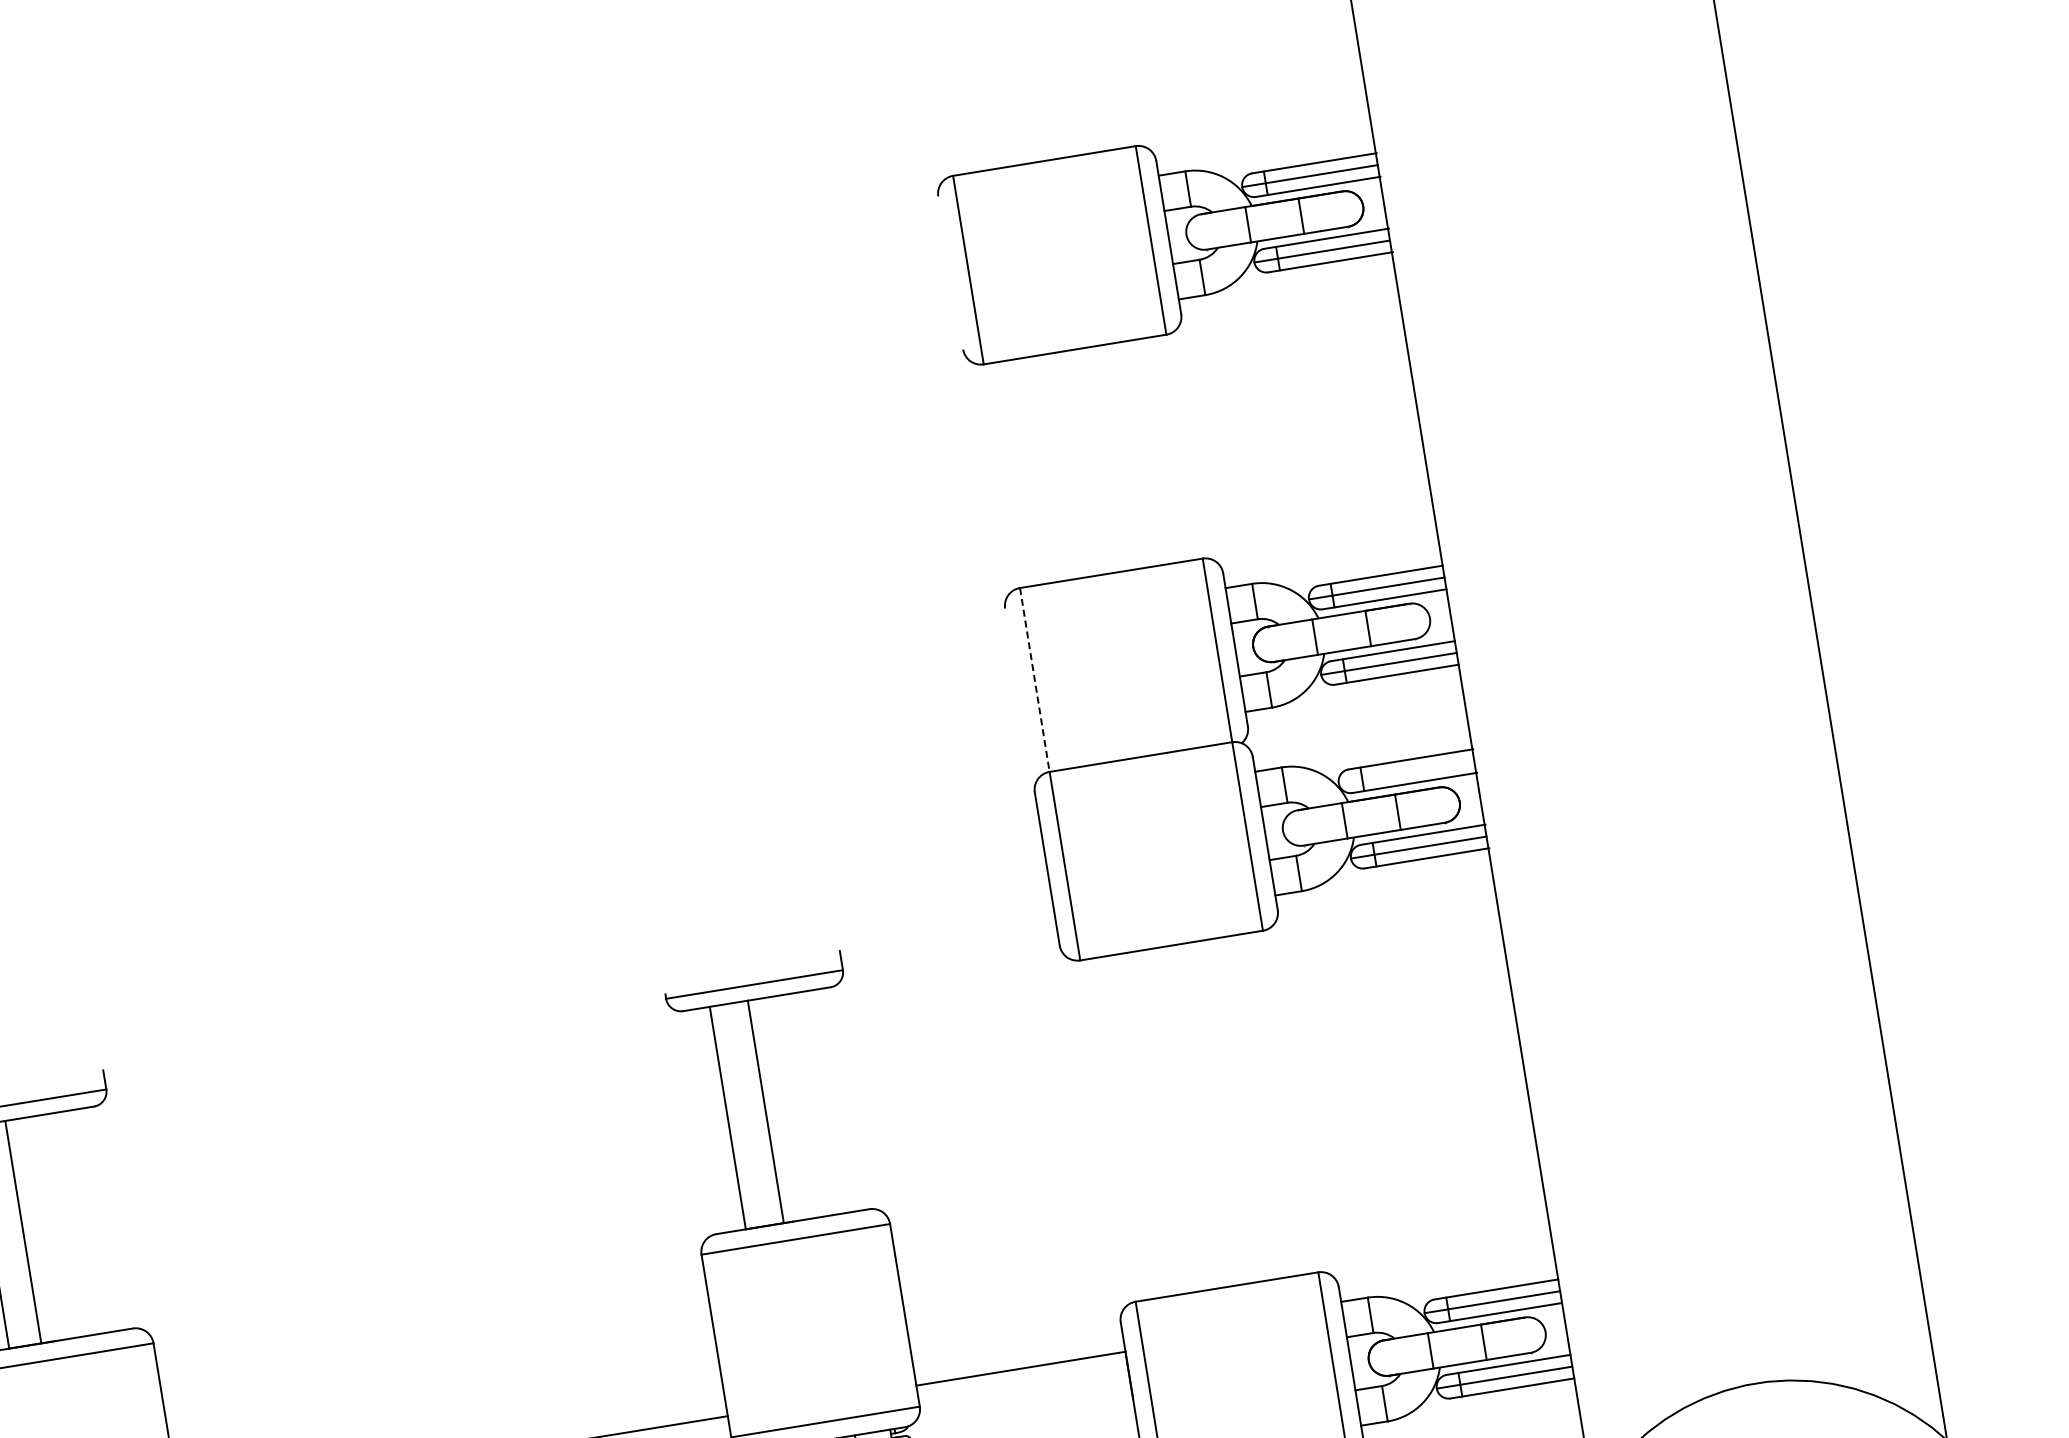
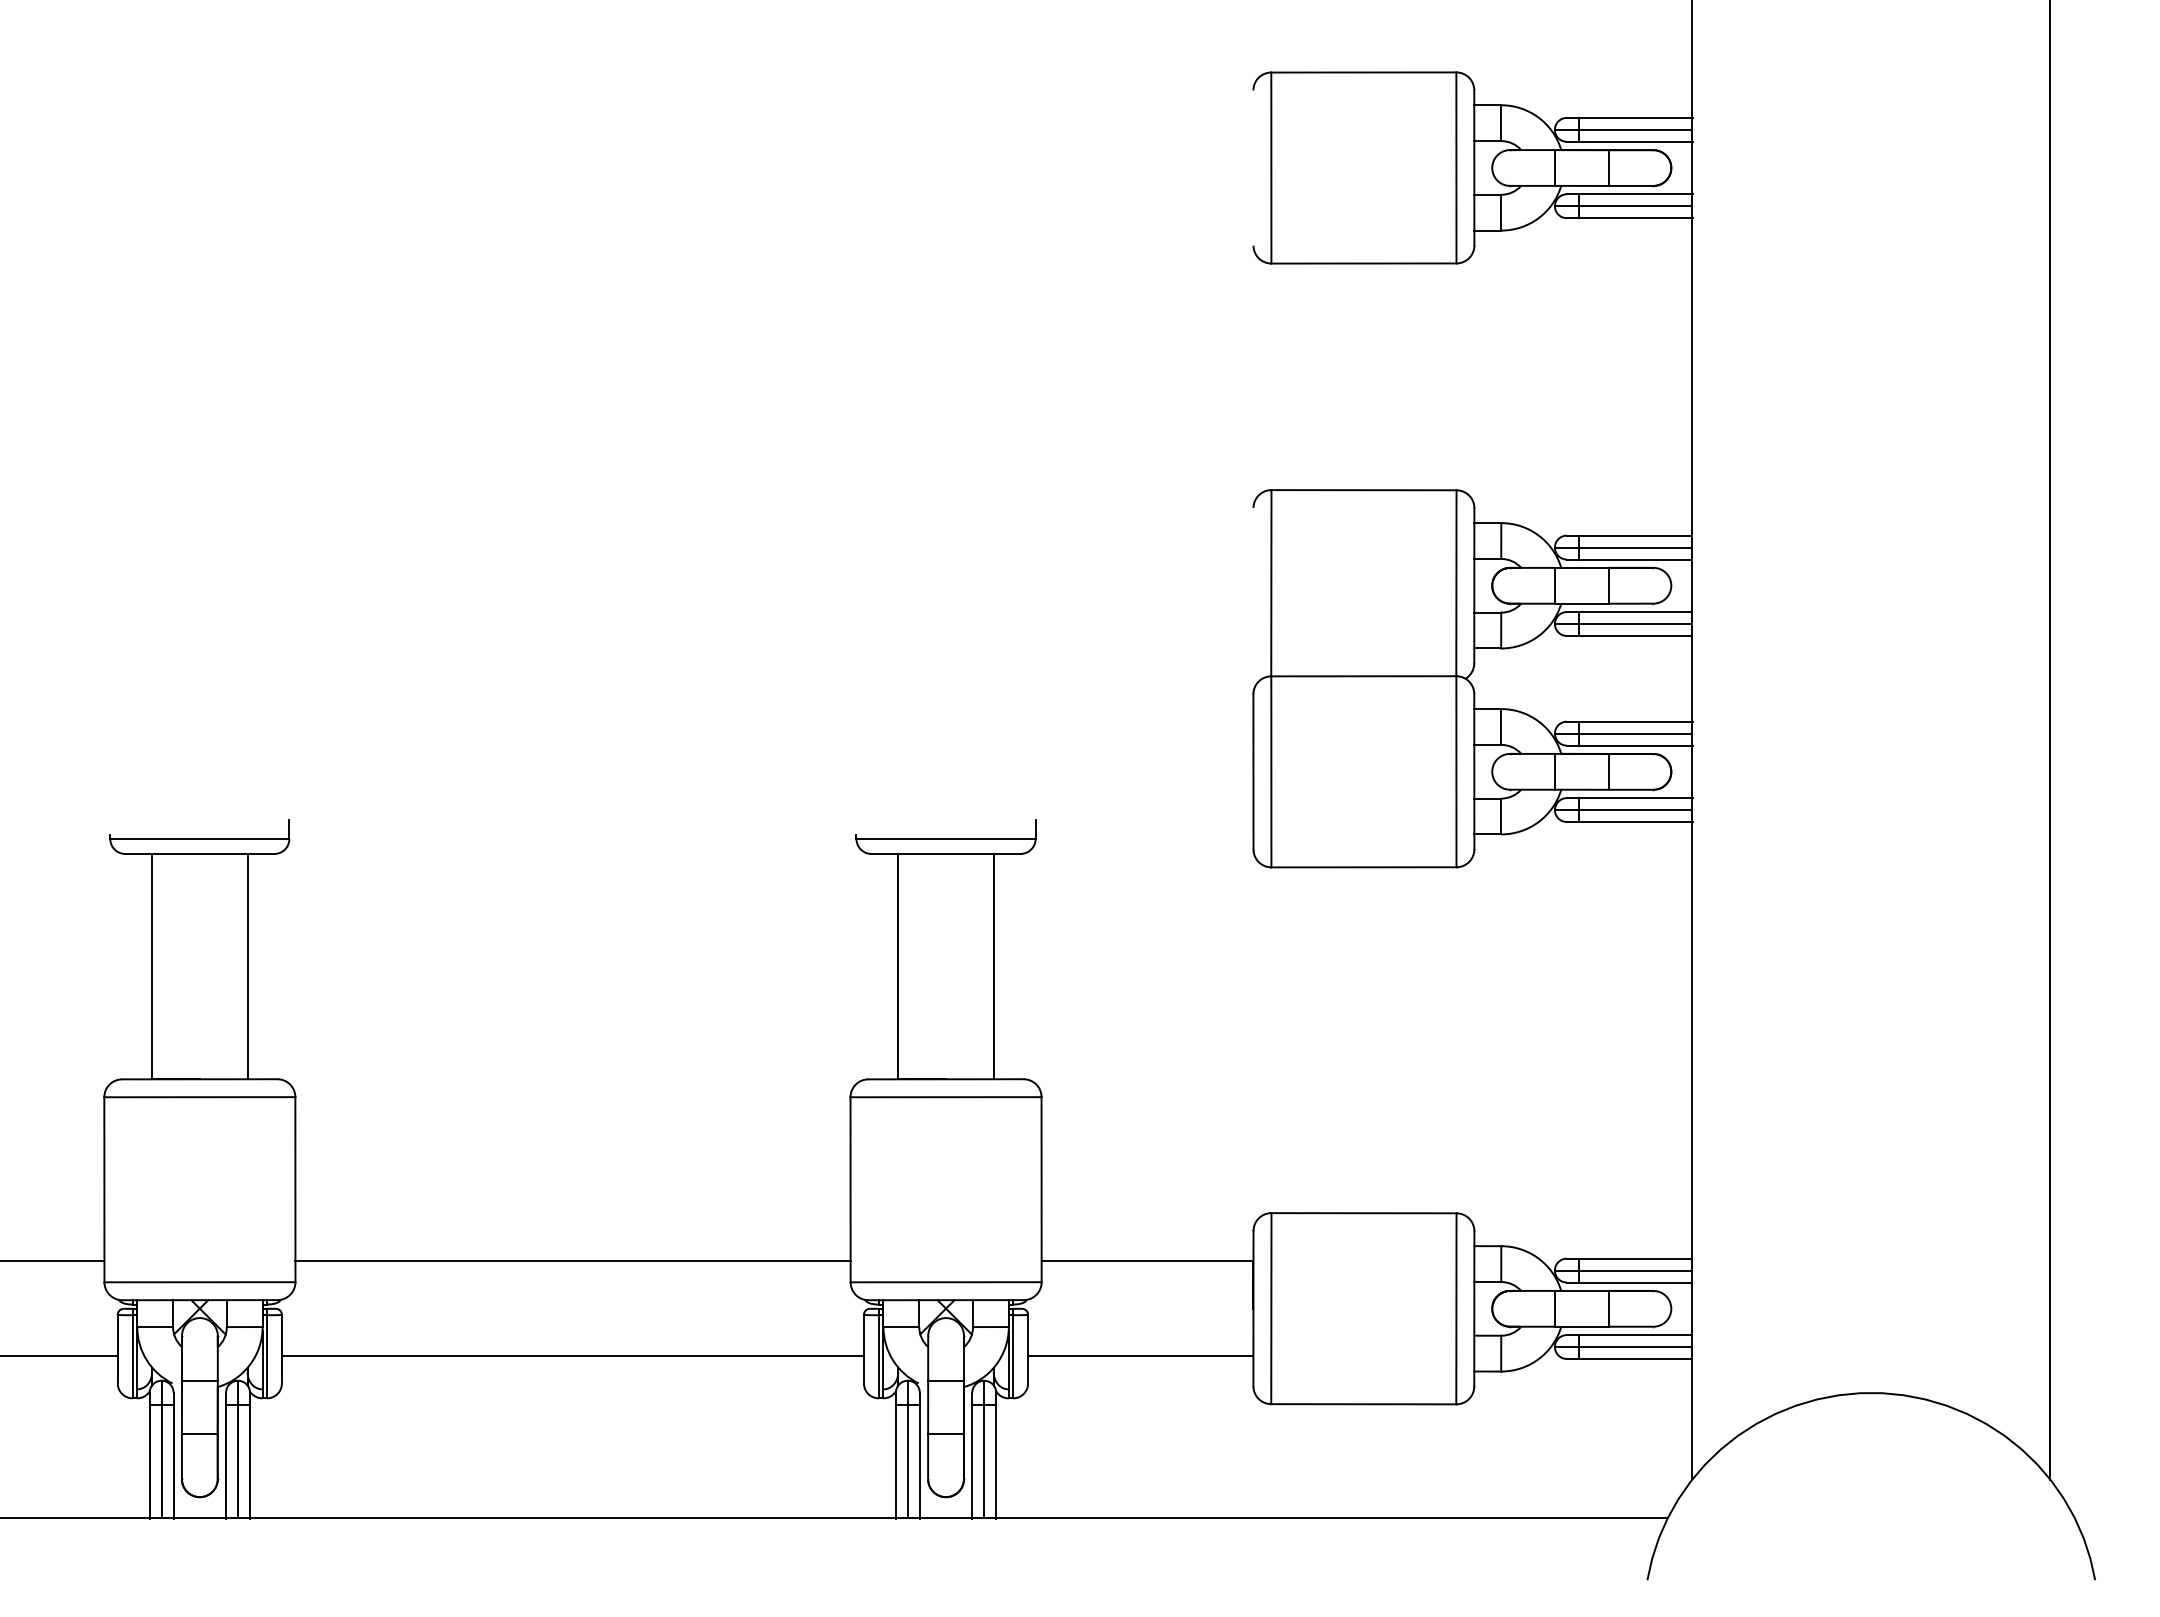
line: (1034, 680) -> (1271, 583), dashed -> solid
line: (1406, 772) -> (1623, 733), added
line: (765, 1111) -> (993, 966), moved
line: (23, 1232) -> (247, 966), moved

